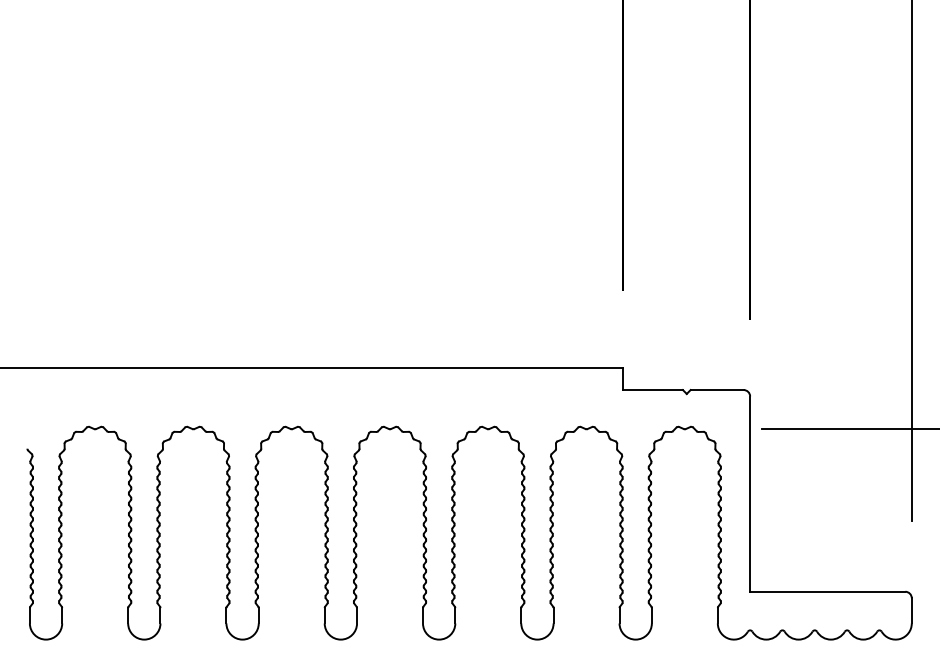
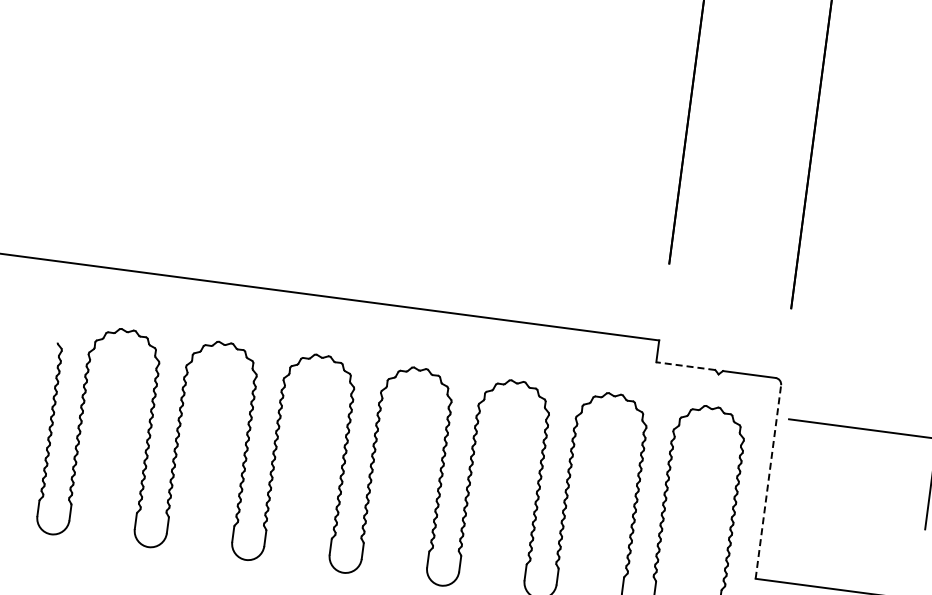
line: (653, 390) -> (686, 366), solid -> dashed
line: (750, 494) -> (768, 482), solid -> dashed

